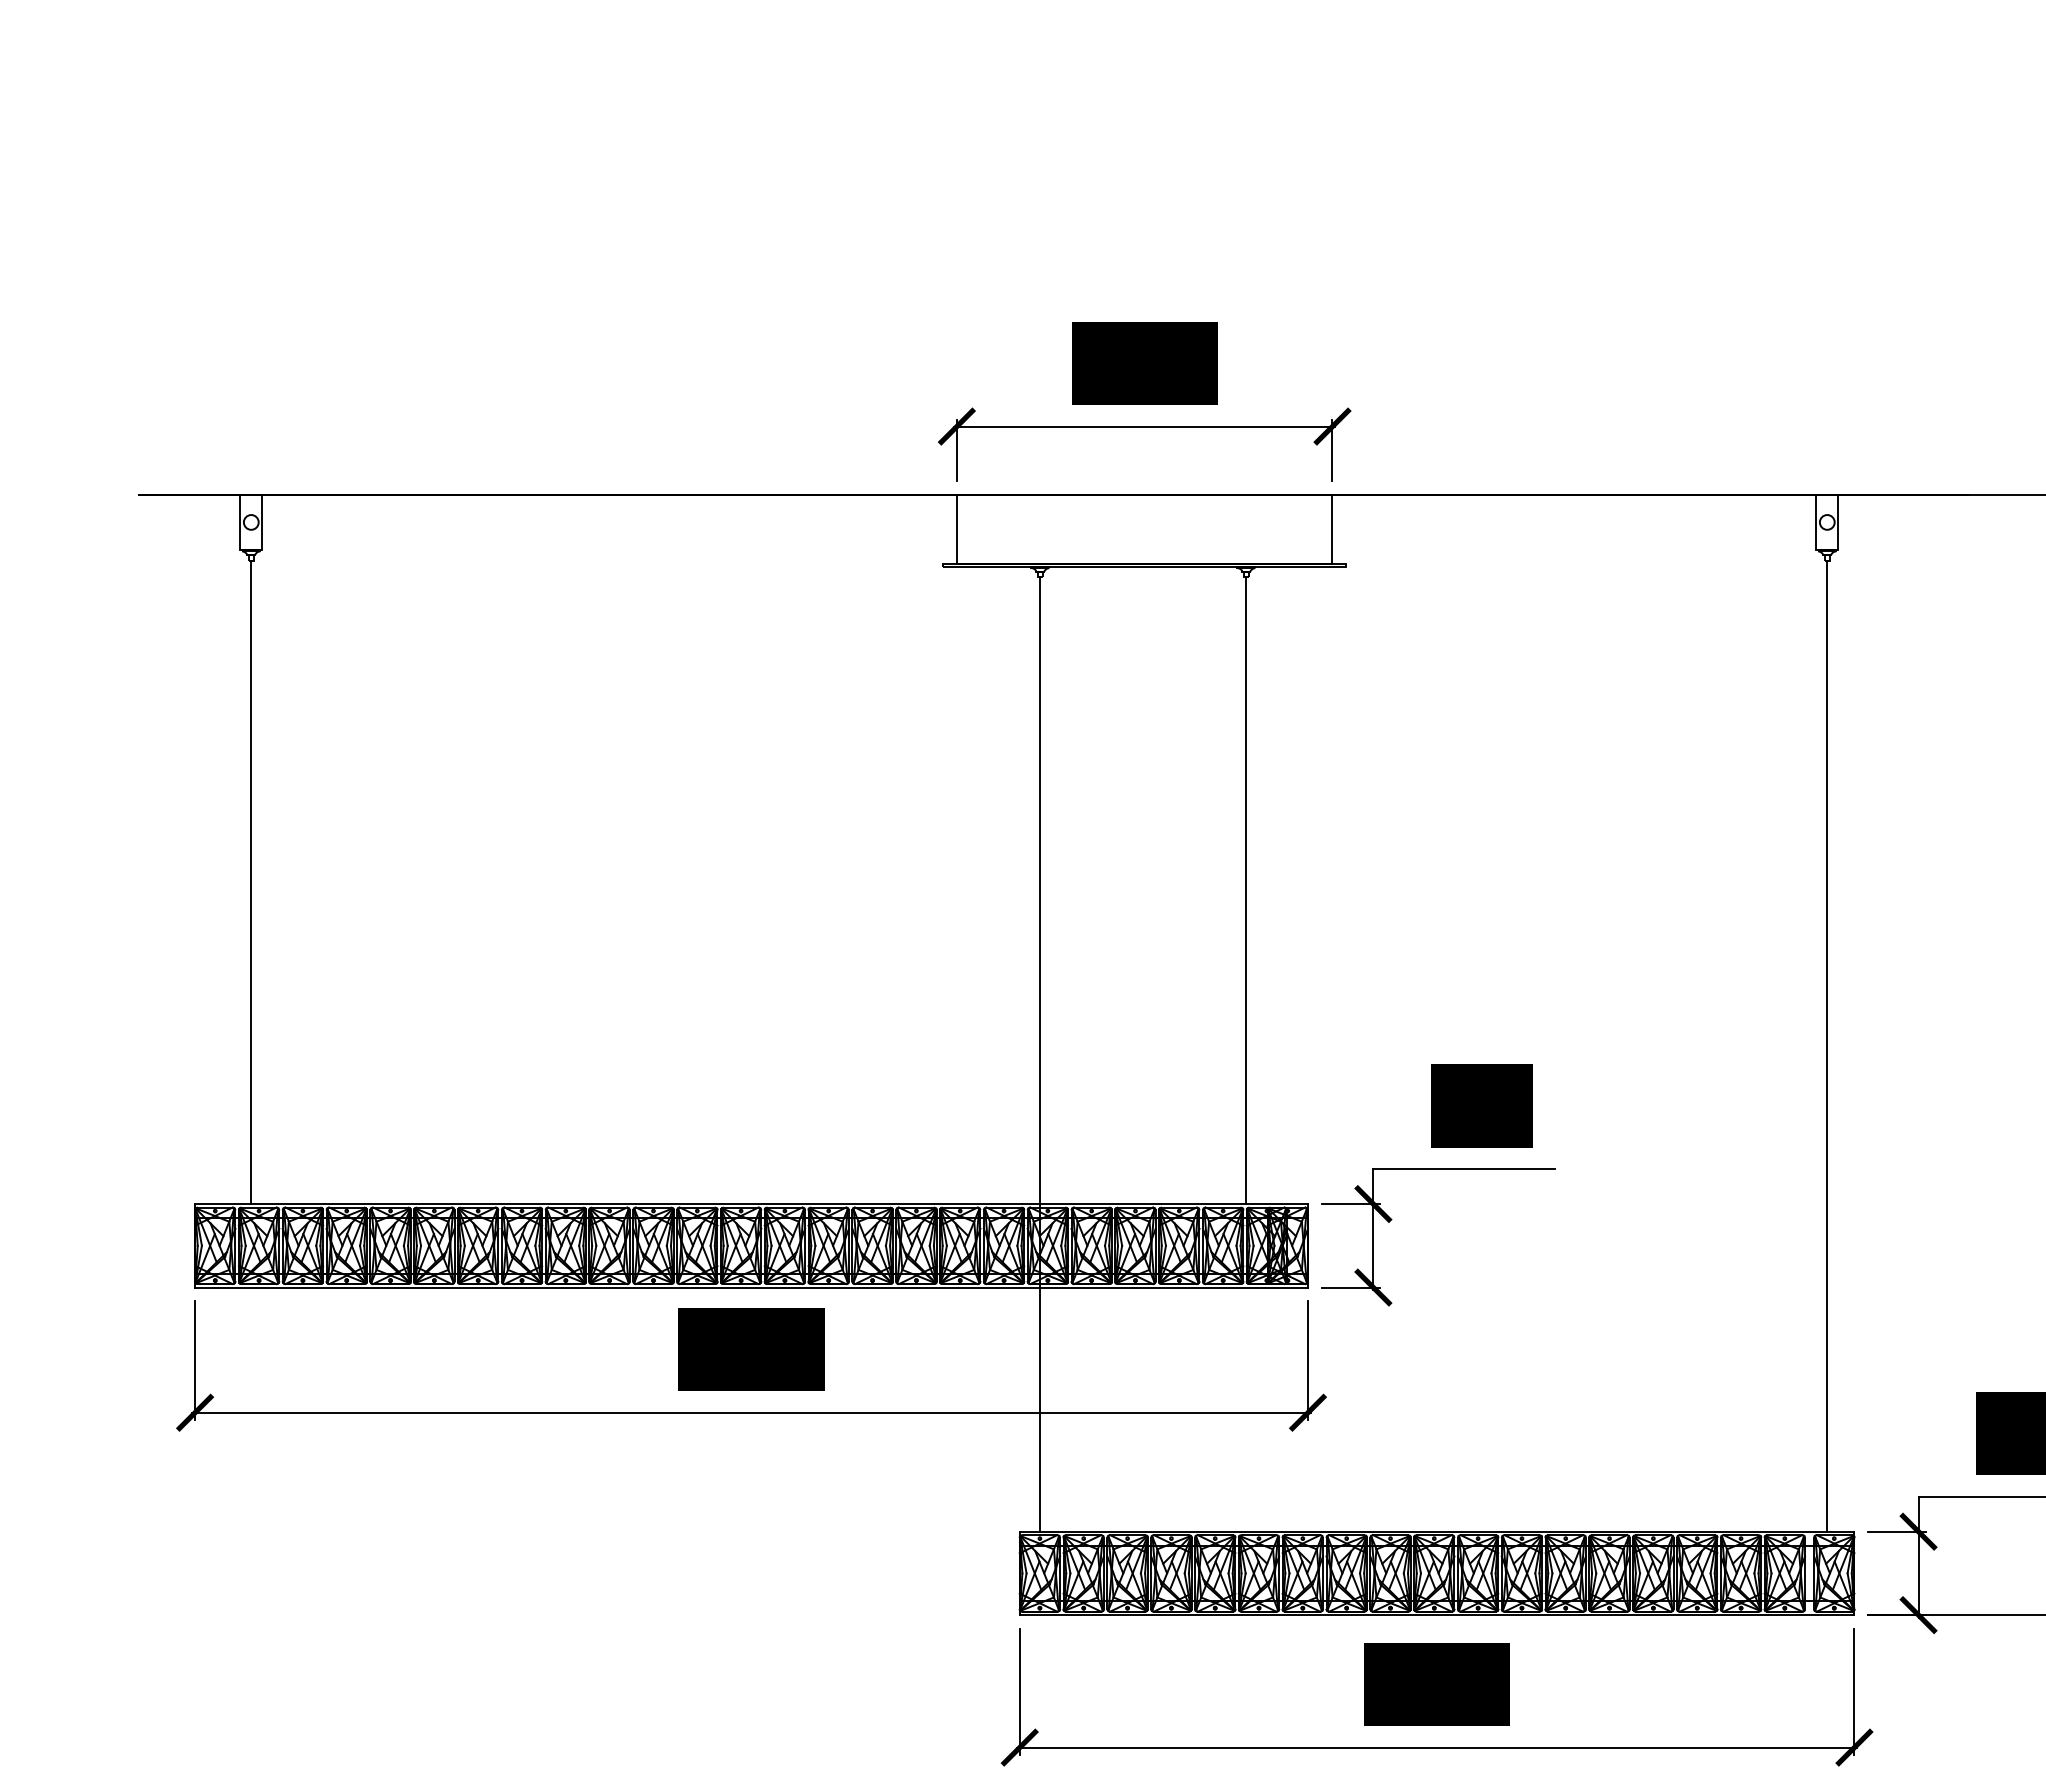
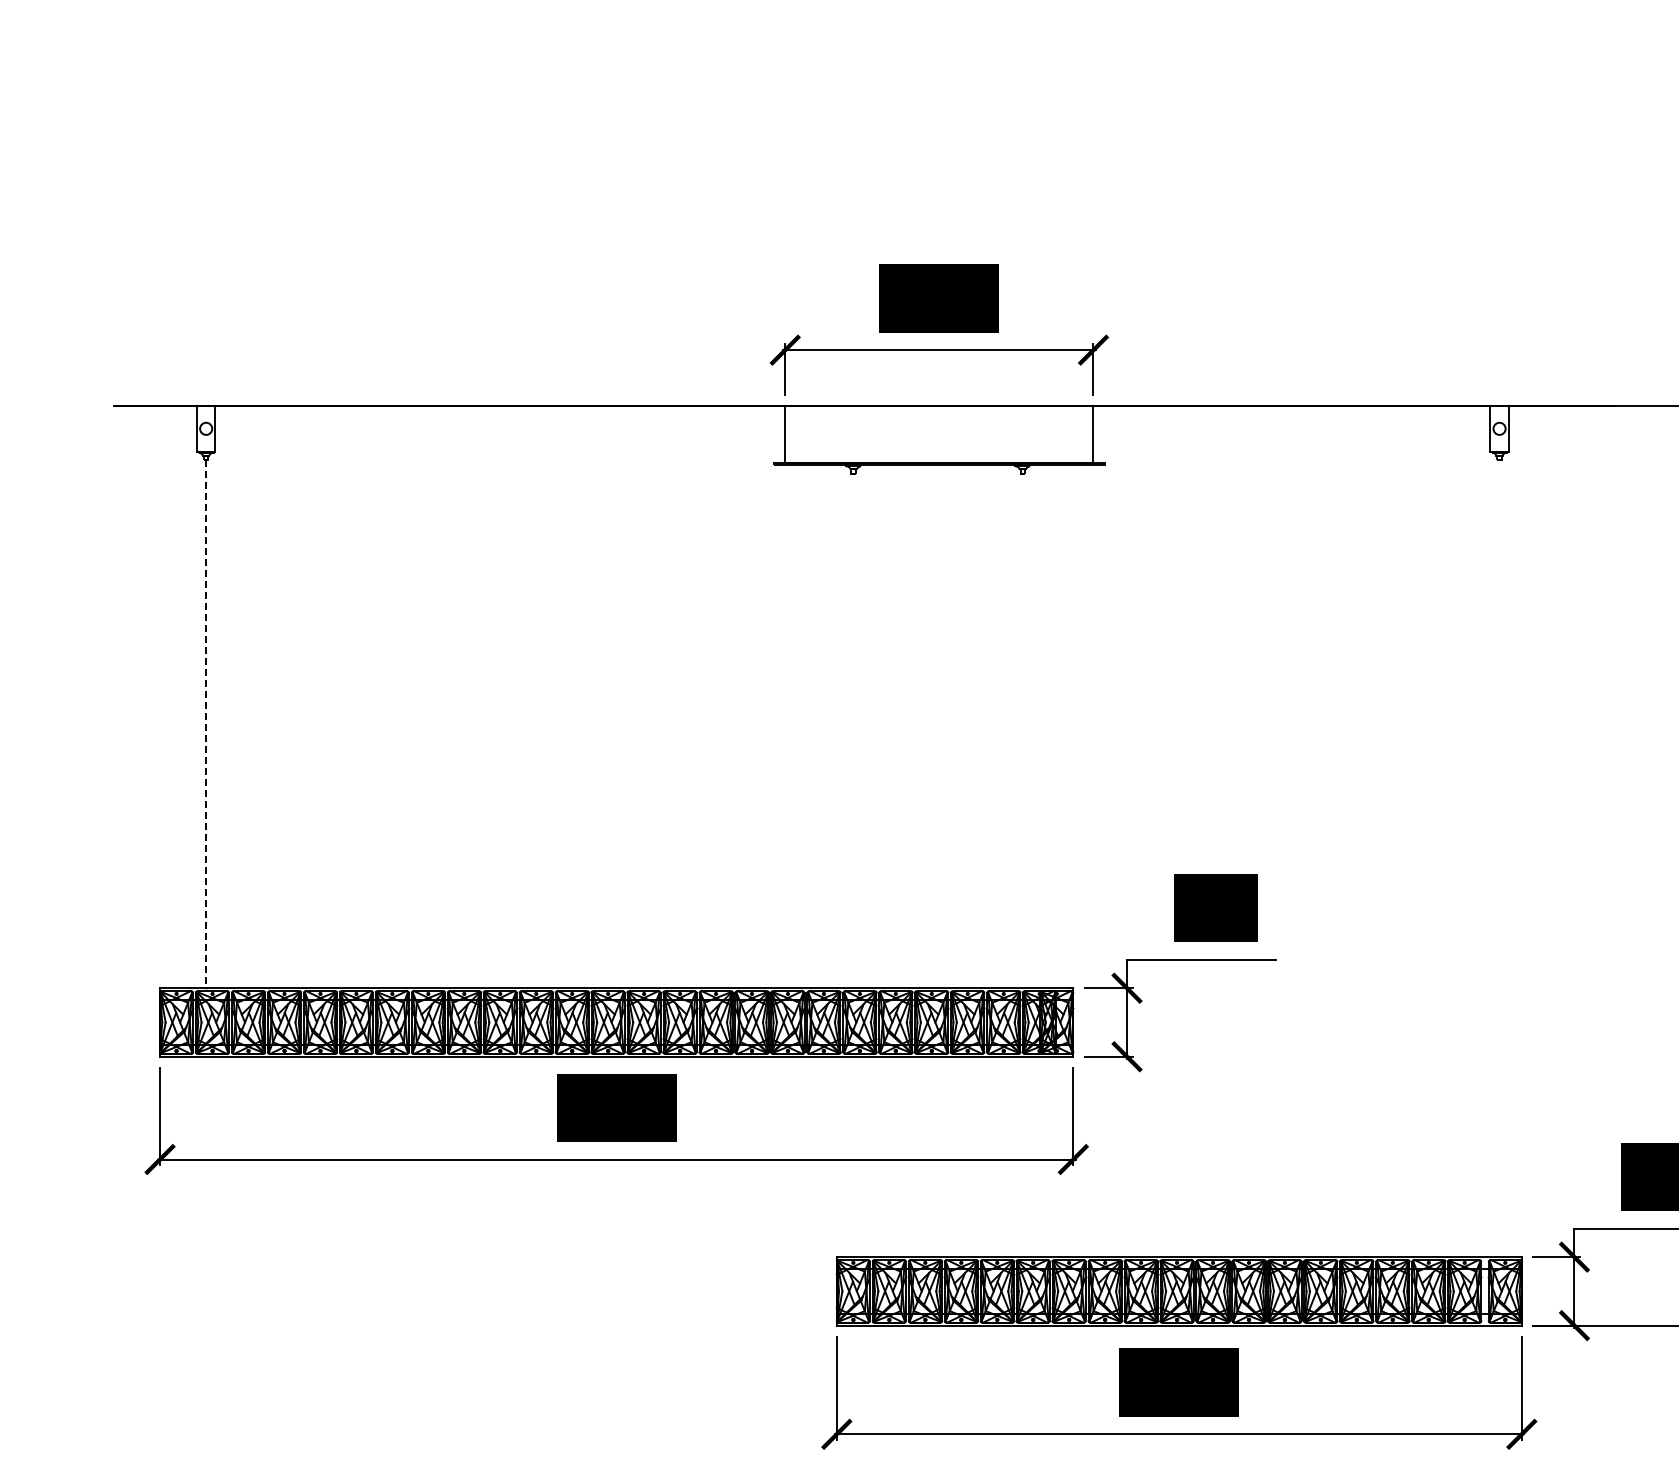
line: (251, 882) -> (206, 724), solid -> dashed
line: (1245, 890) -> (1022, 730), removed
line: (1827, 1045) -> (1499, 858), removed
line: (1040, 1054) -> (853, 865), removed

